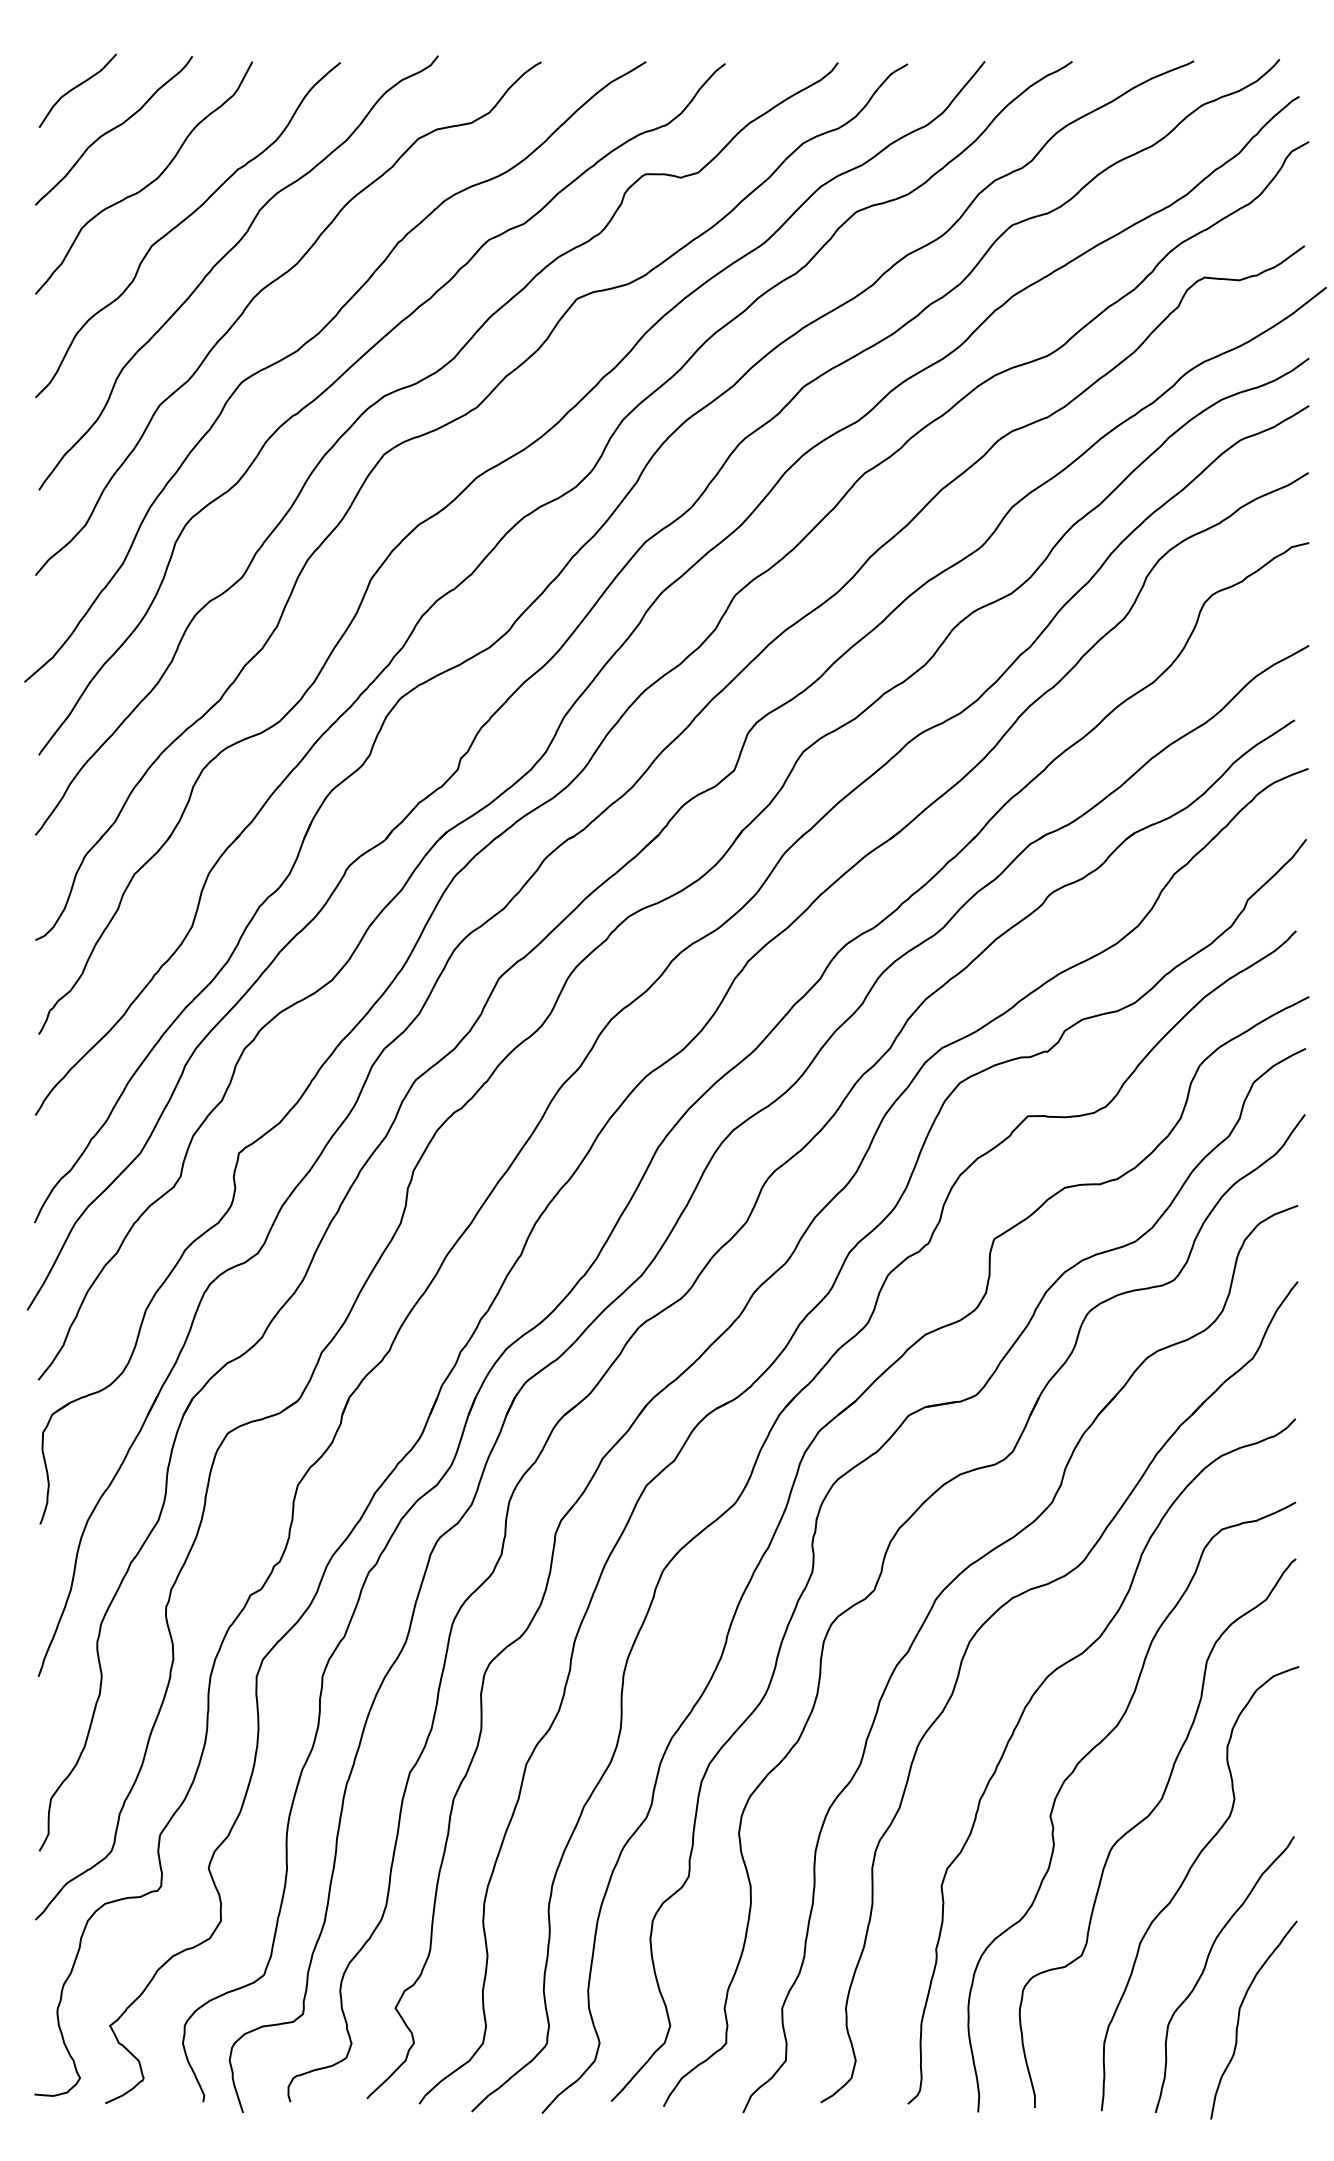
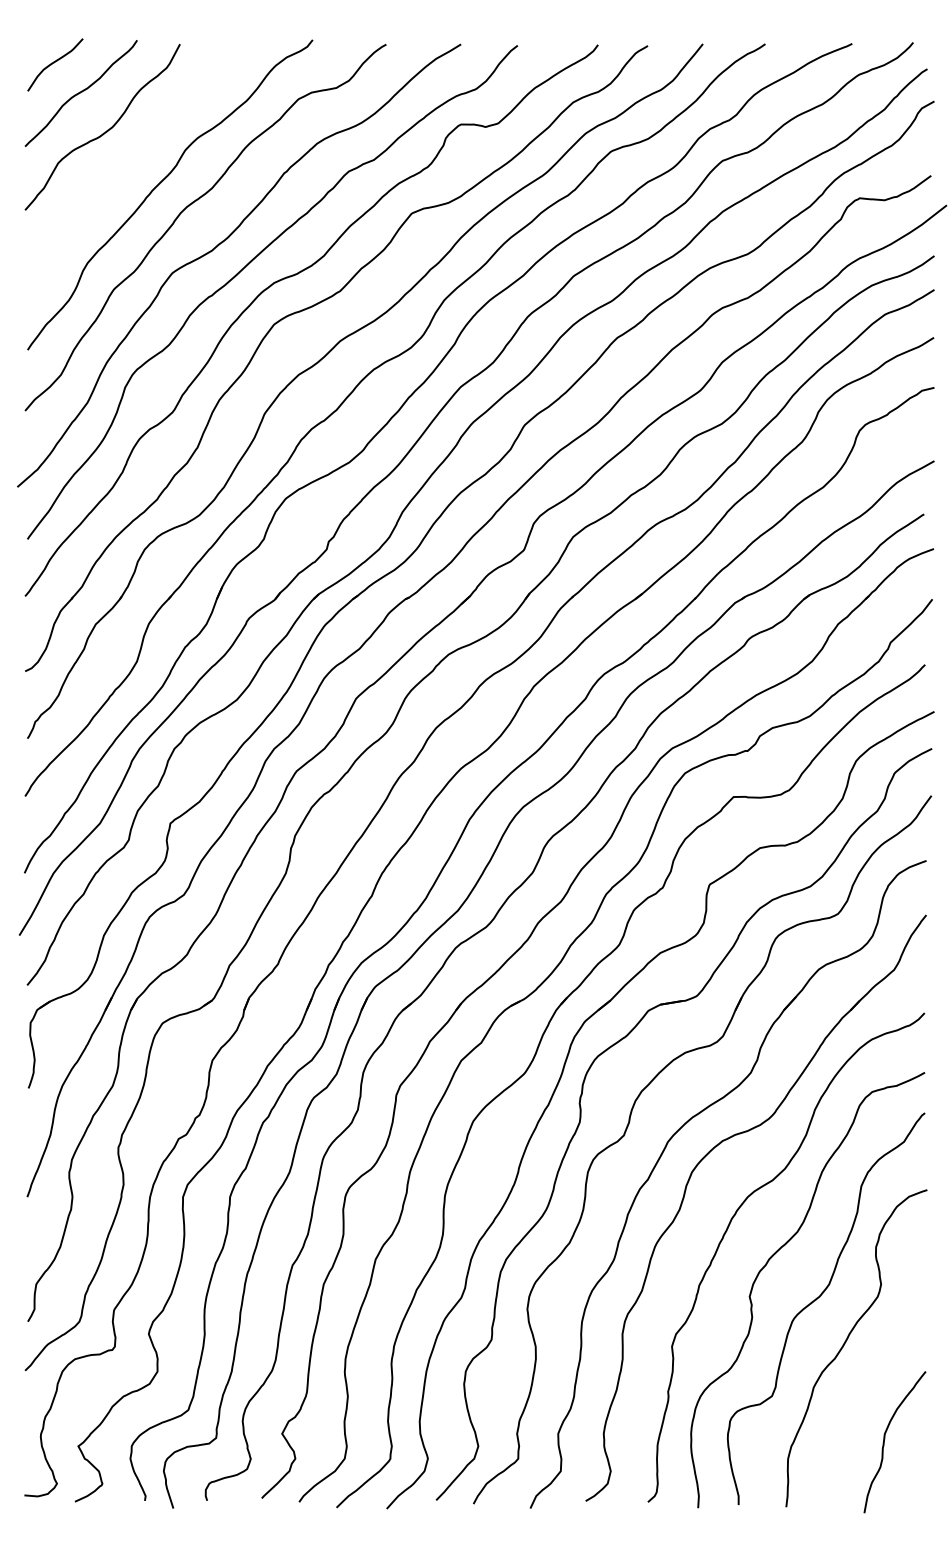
curve: (181, 224) -> (129, 160), removed
curve: (1207, 1965) -> (861, 1403), removed

